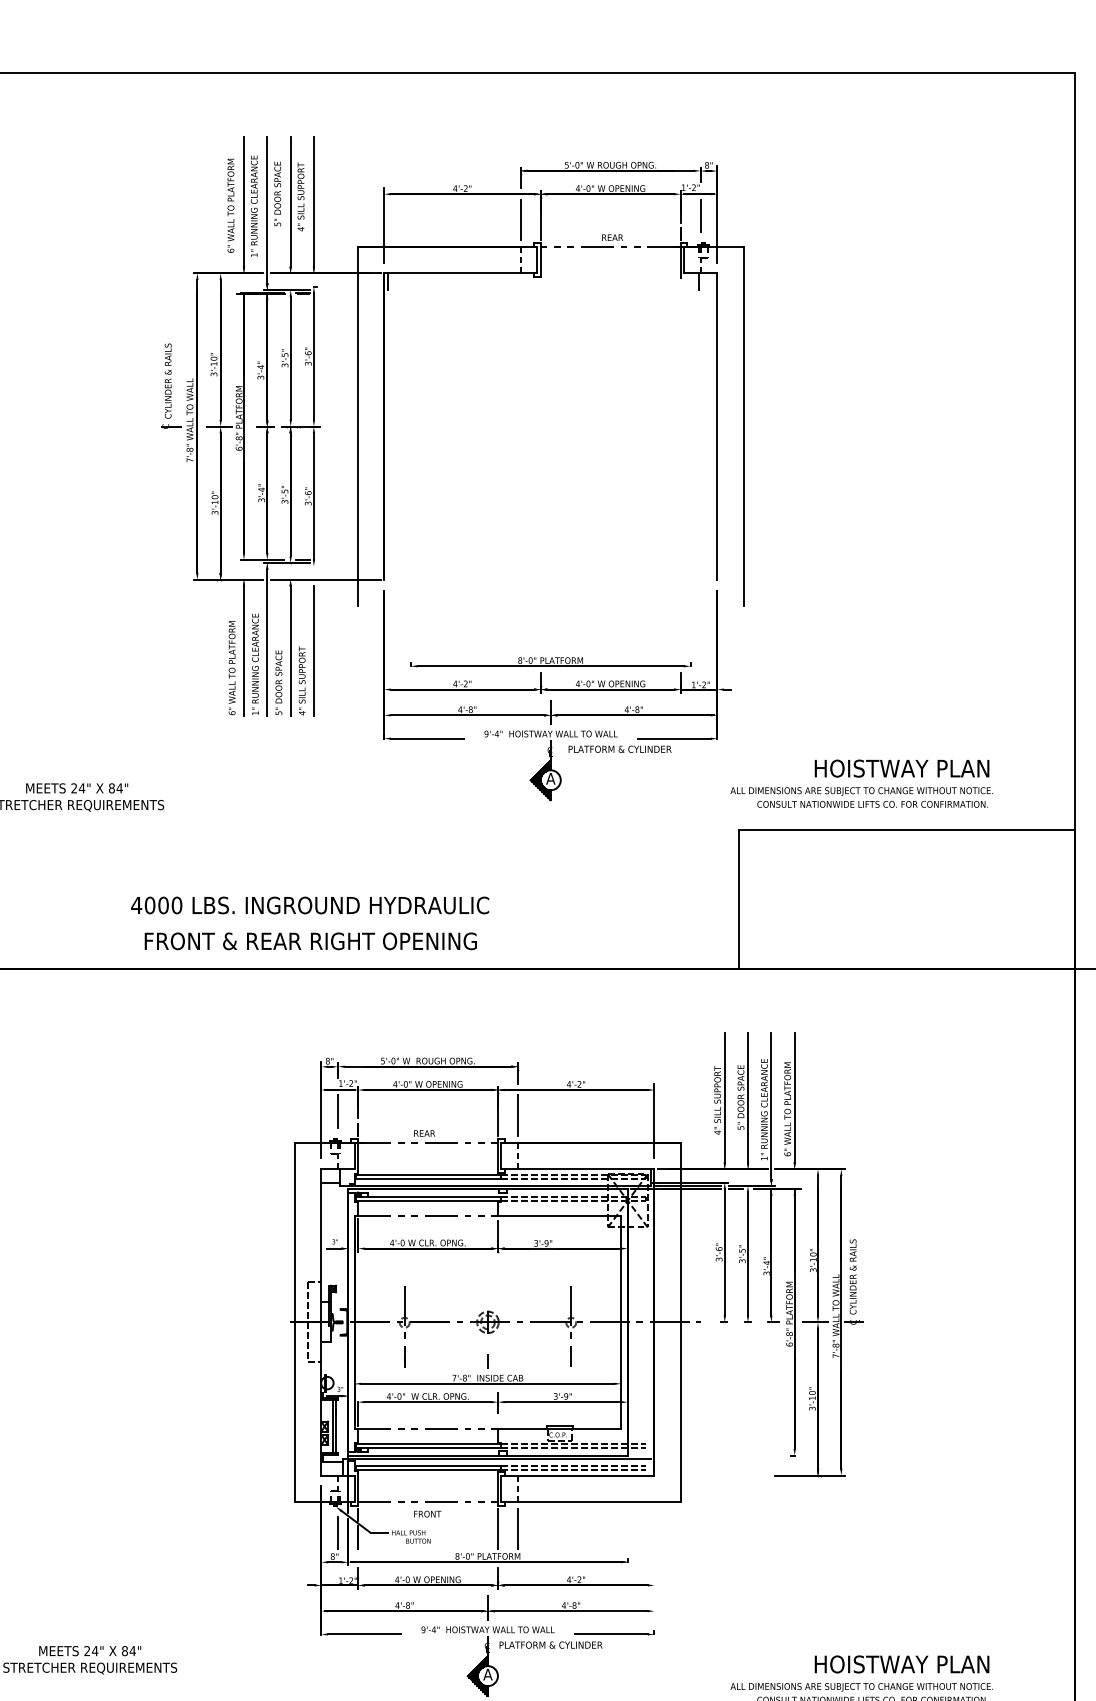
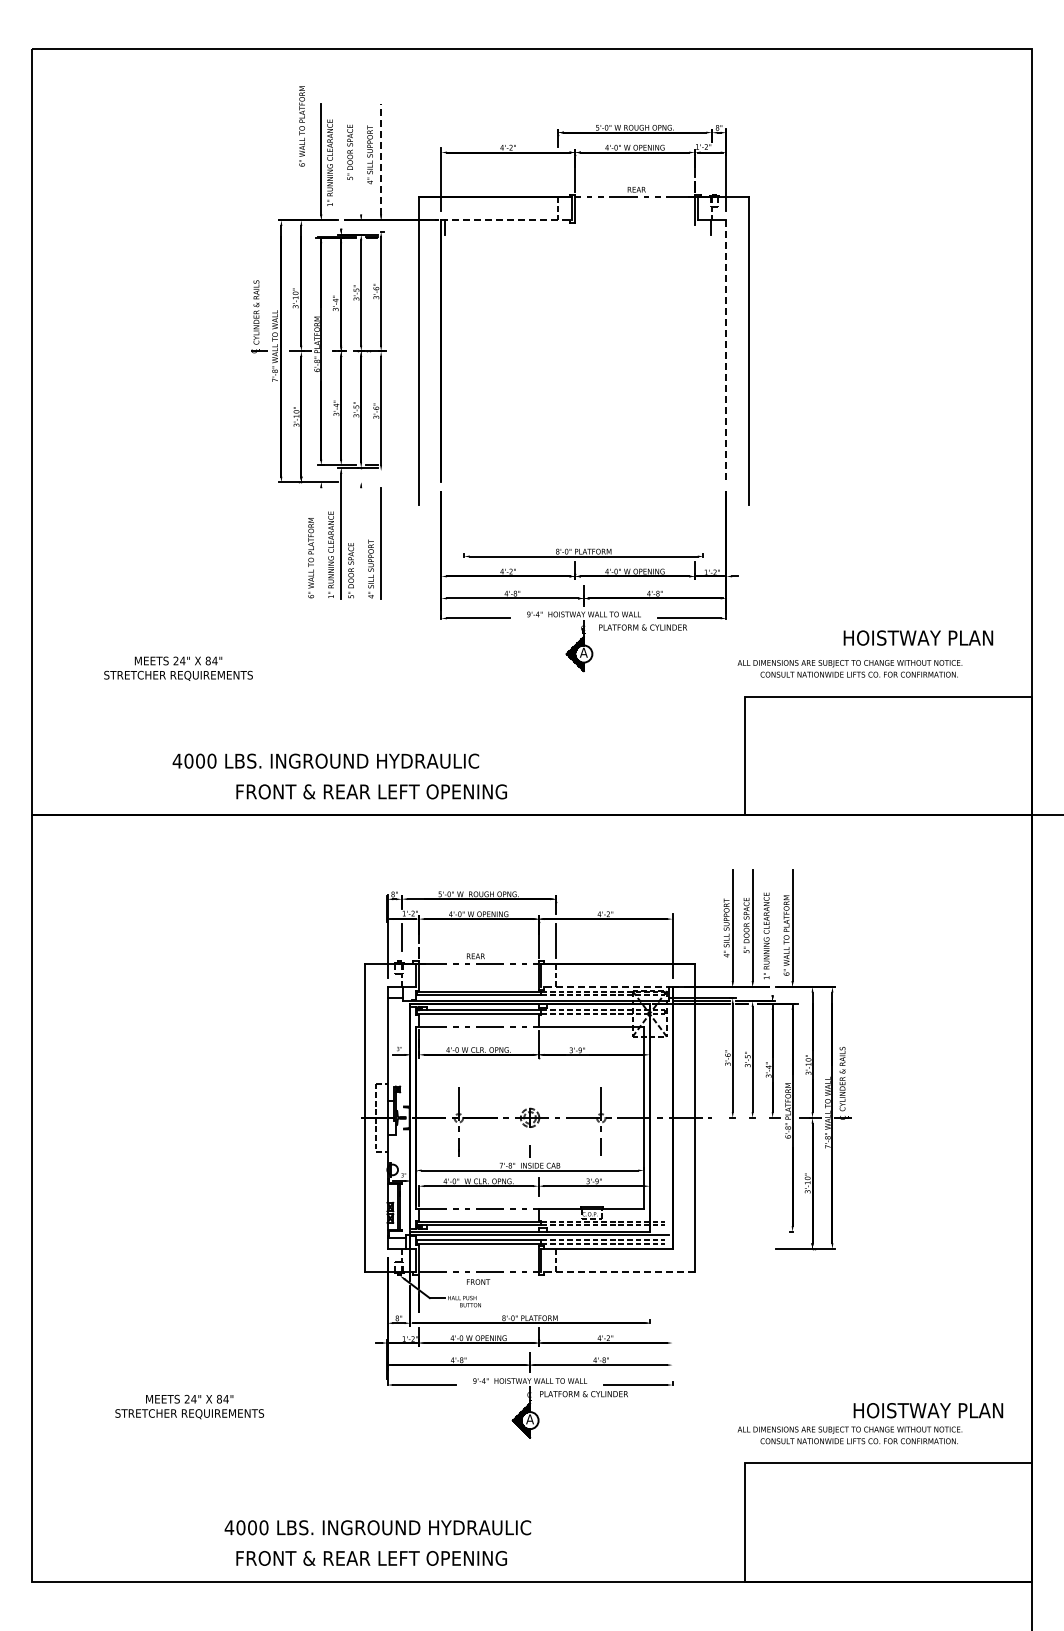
line: (290, 201) -> (361, 158), removed
line: (314, 201) -> (381, 158), solid -> dashed
text: (230, 205) -> (301, 126), moved
line: (267, 209) -> (341, 165), removed
line: (701, 215) -> (712, 170), removed
line: (521, 219) -> (558, 174), removed
line: (460, 273) -> (506, 220), solid -> dashed
line: (717, 426) -> (726, 351), solid -> dashed
line: (326, 579) -> (391, 482), removed
line: (244, 651) -> (321, 543), removed
line: (290, 651) -> (361, 543), removed
text: (902, 767) -> (918, 637), moved
text: (309, 904) -> (325, 760), moved
text: (394, 940) -> (450, 791), FRONT & REAR RIGHT OPENING -> FRONT & REAR LEFT OPENING
line: (771, 1105) -> (772, 932), removed
line: (578, 1168) -> (607, 986), solid -> dashed
line: (591, 1501) -> (618, 1271), solid -> dashed
line: (497, 1528) -> (538, 1294), removed
line: (517, 1528) -> (555, 1294), removed
line: (337, 1533) -> (401, 1298), removed
text: (902, 1664) -> (928, 1410), moved

